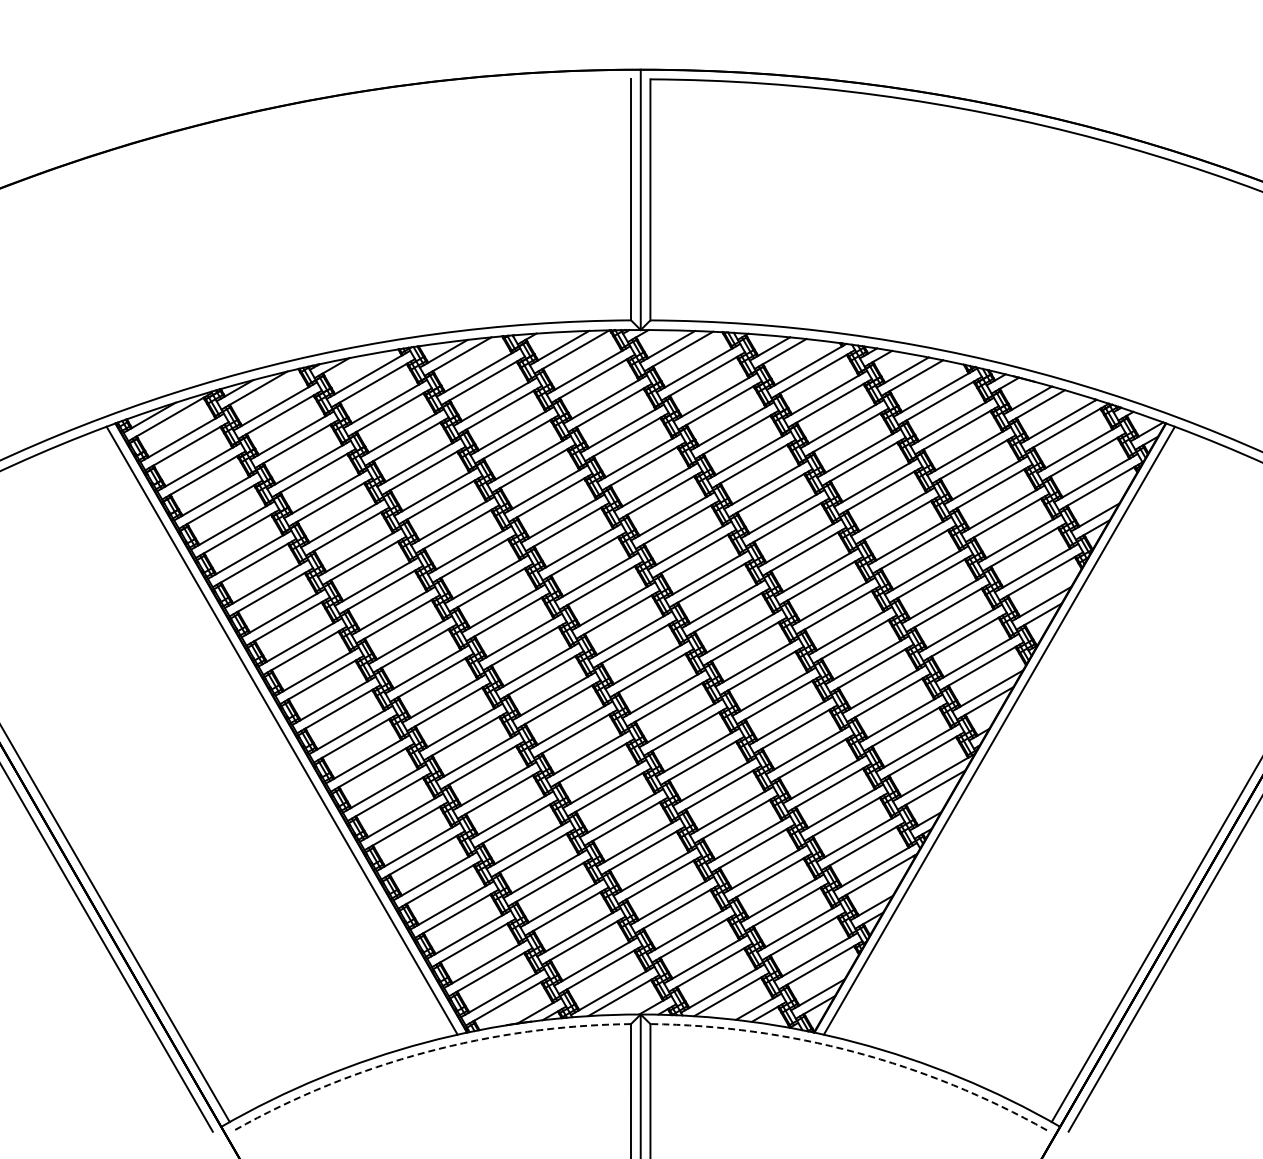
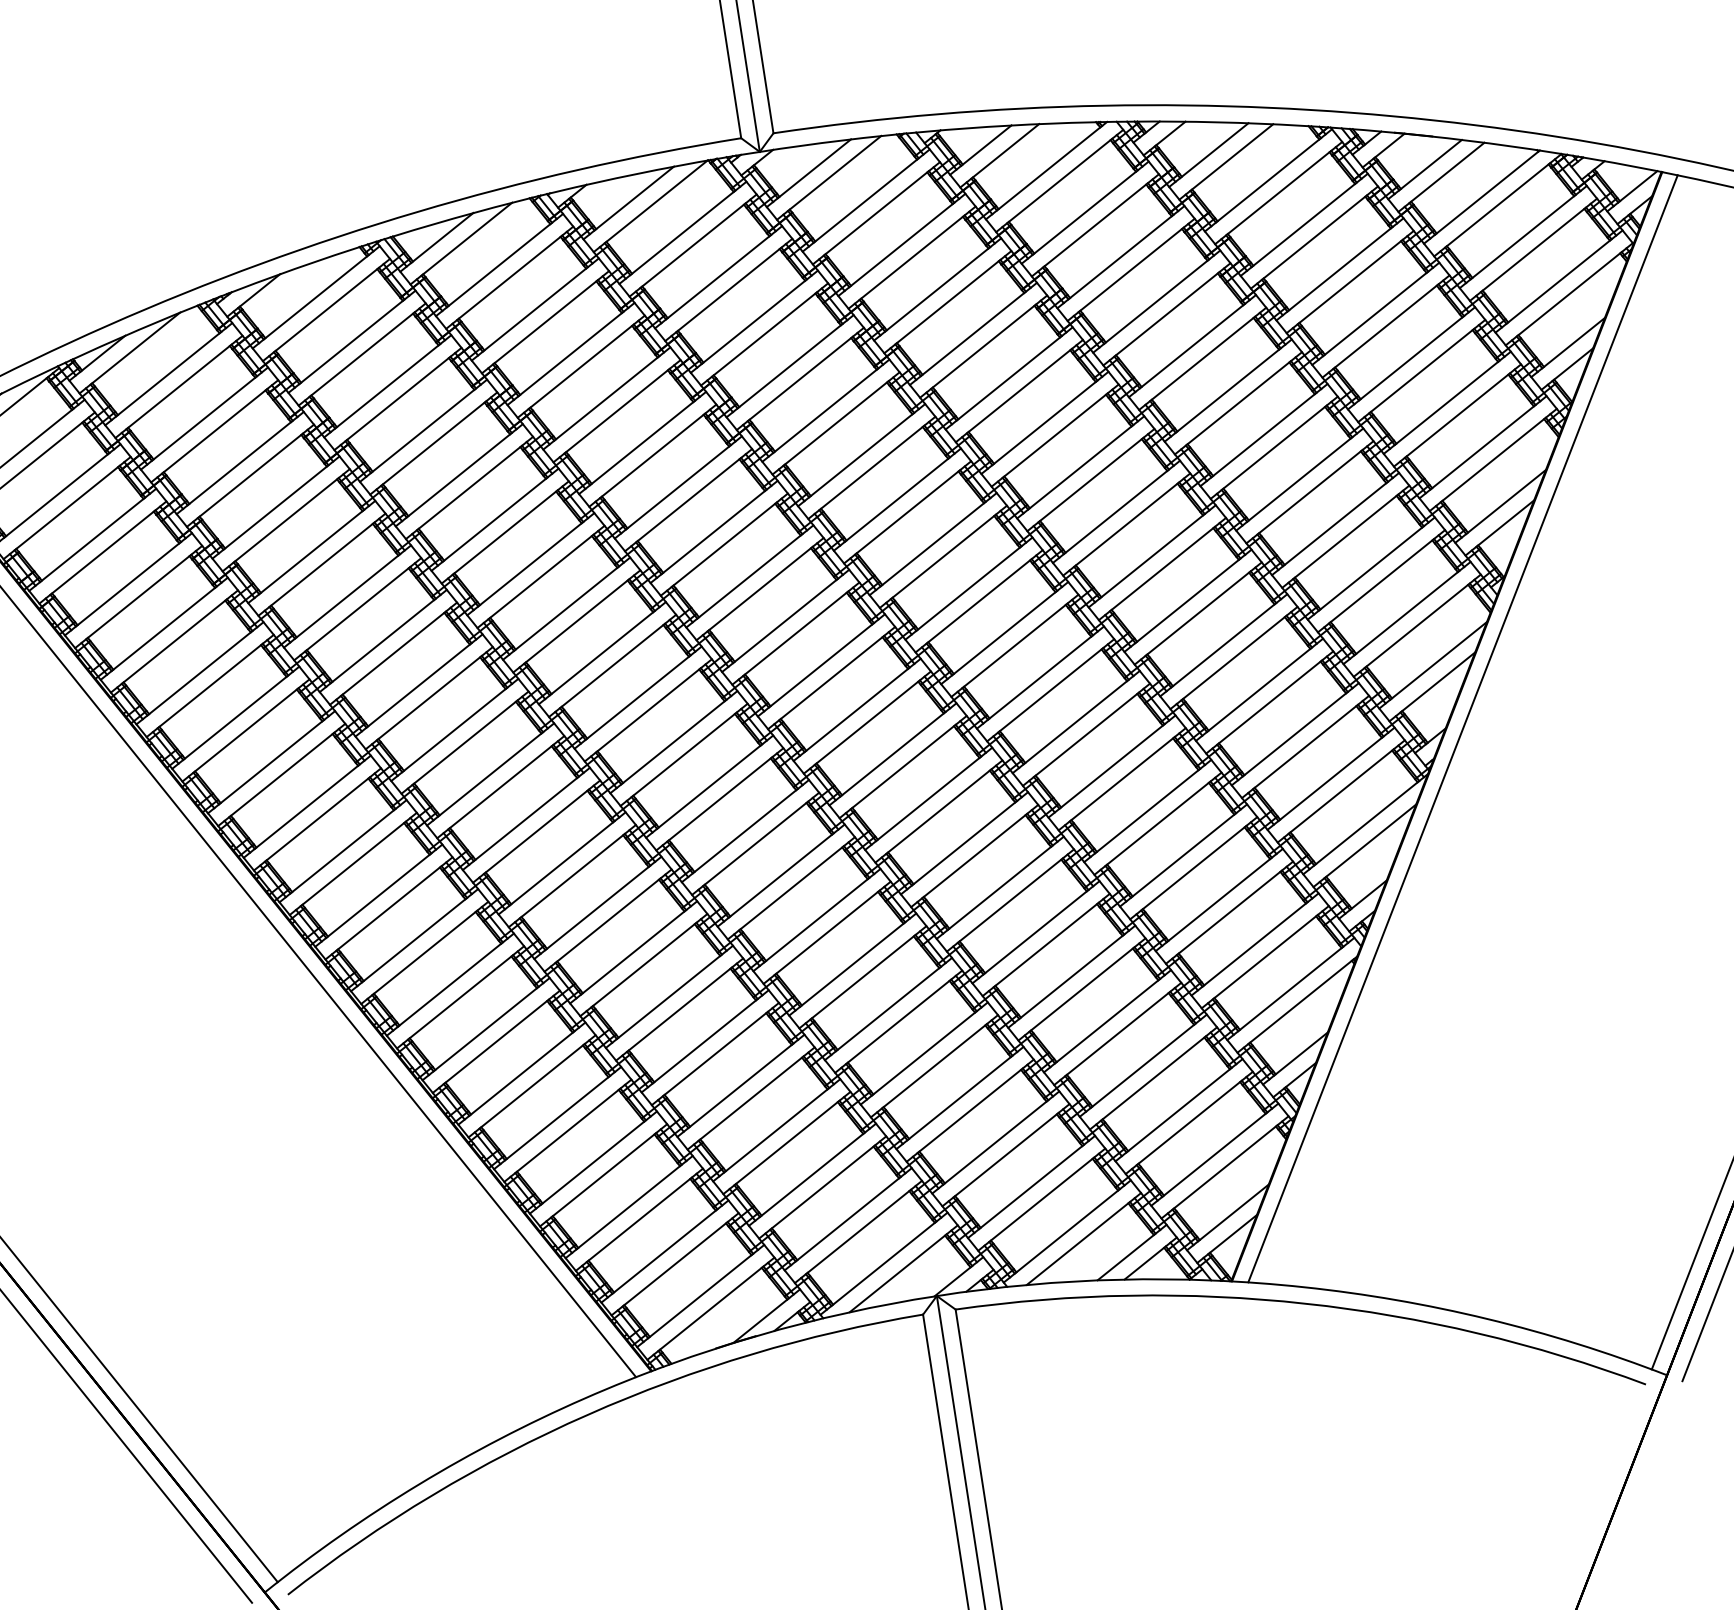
arc: (426, 1052) -> (588, 1415), dashed -> solid
arc: (855, 1052) -> (1305, 1303), dashed -> solid

